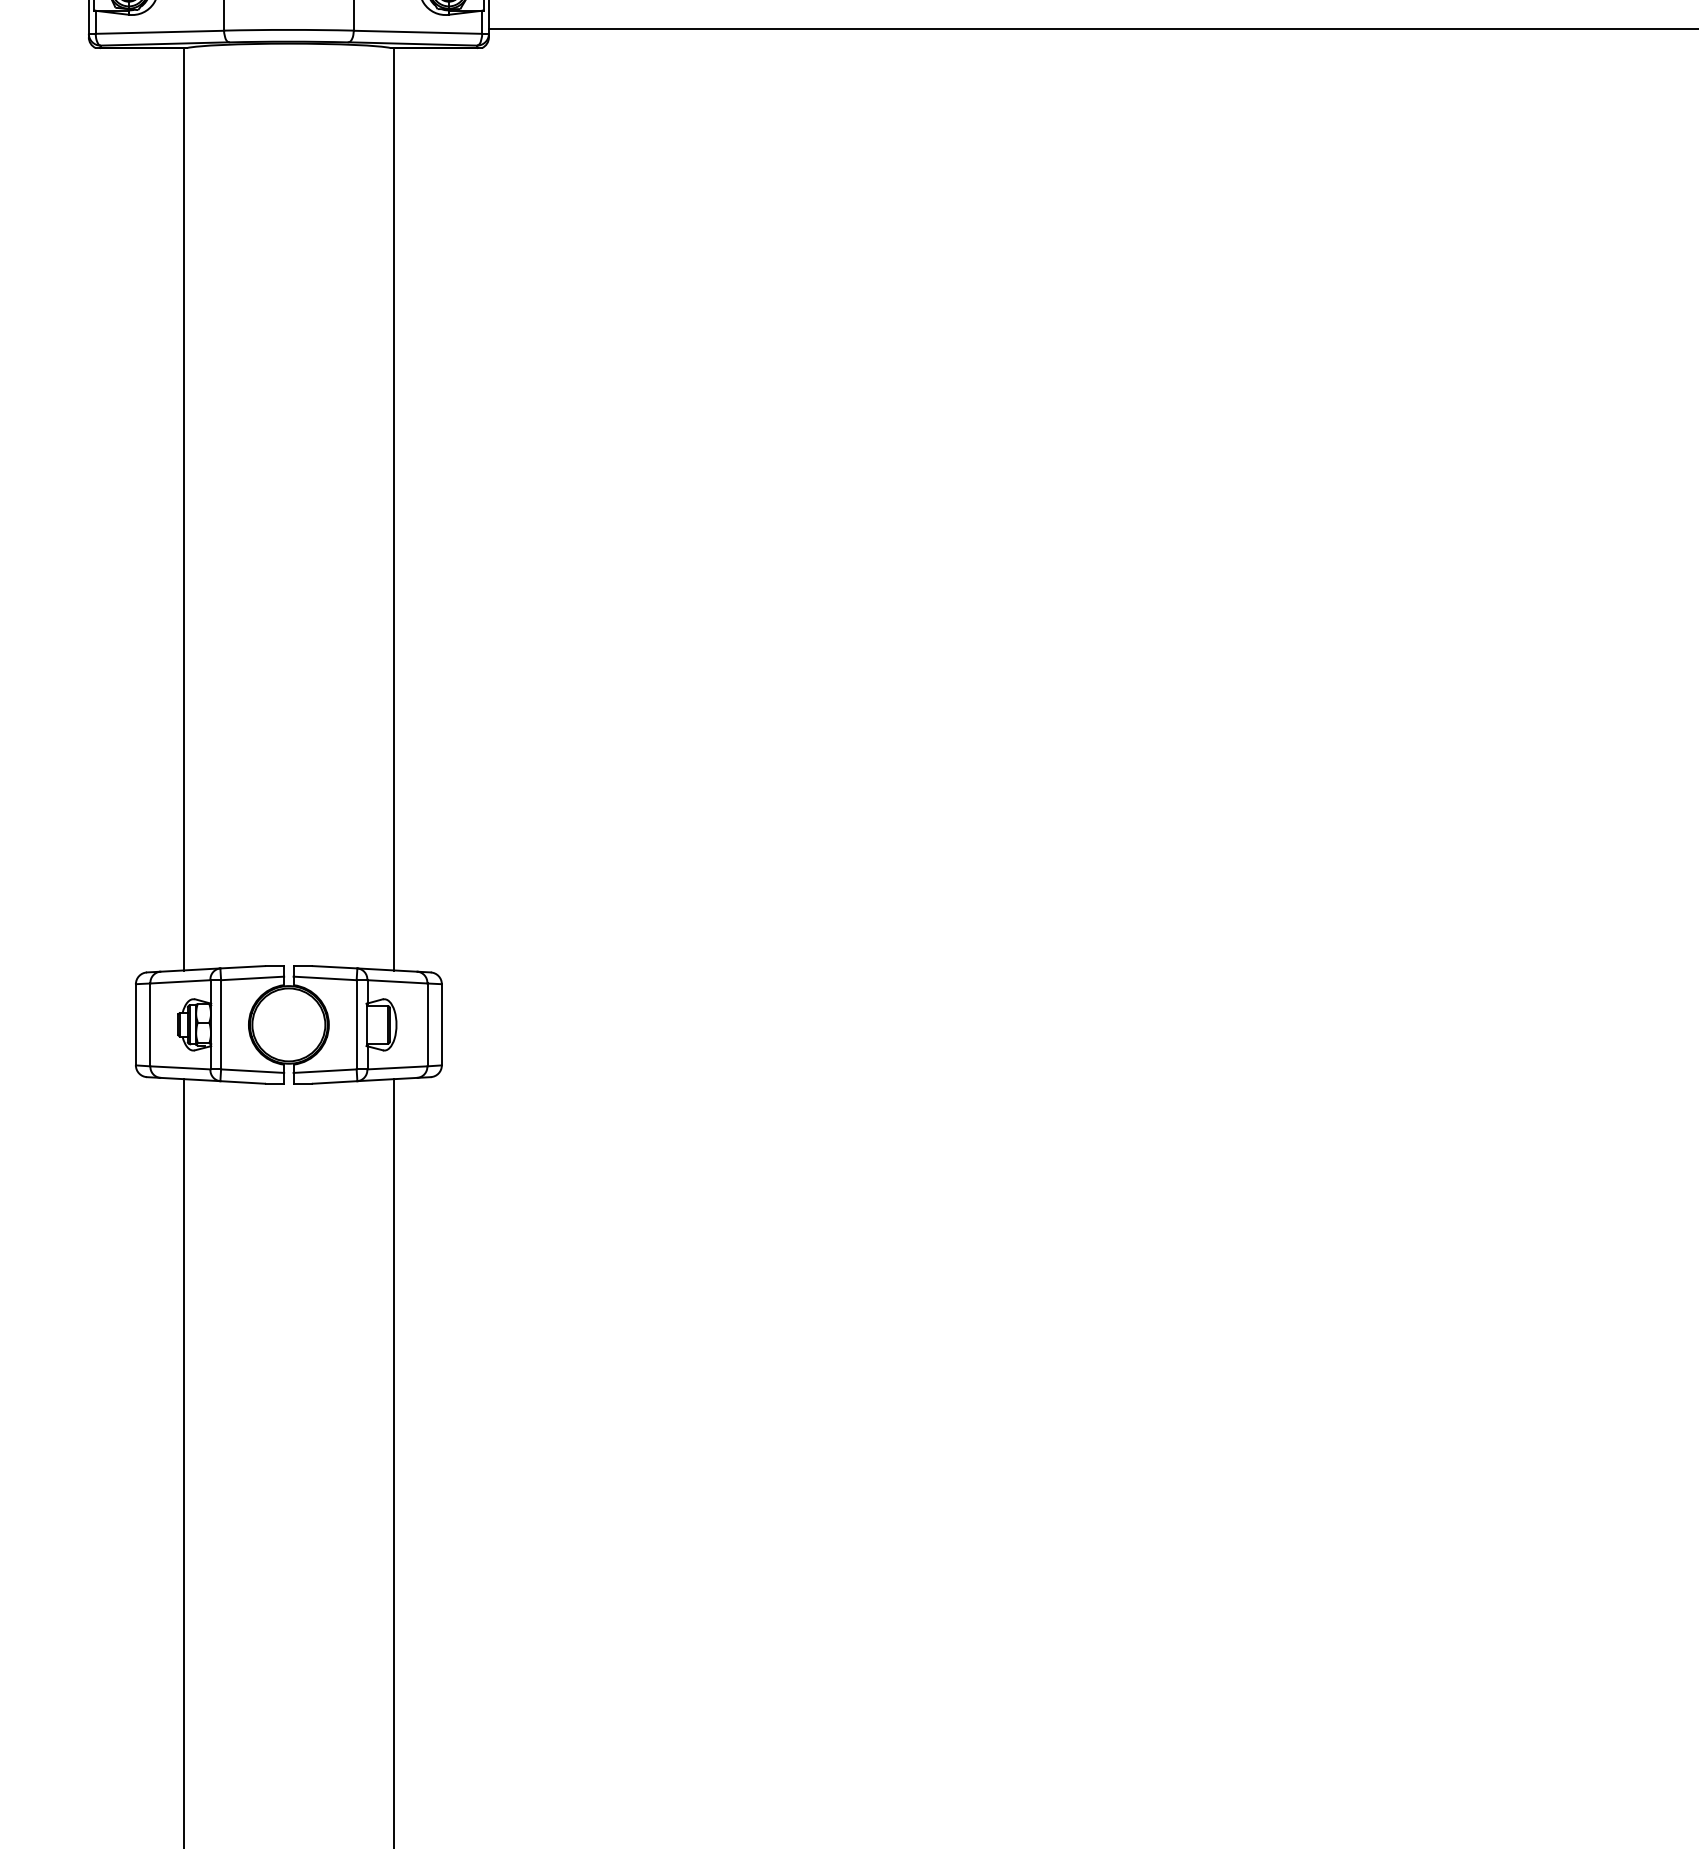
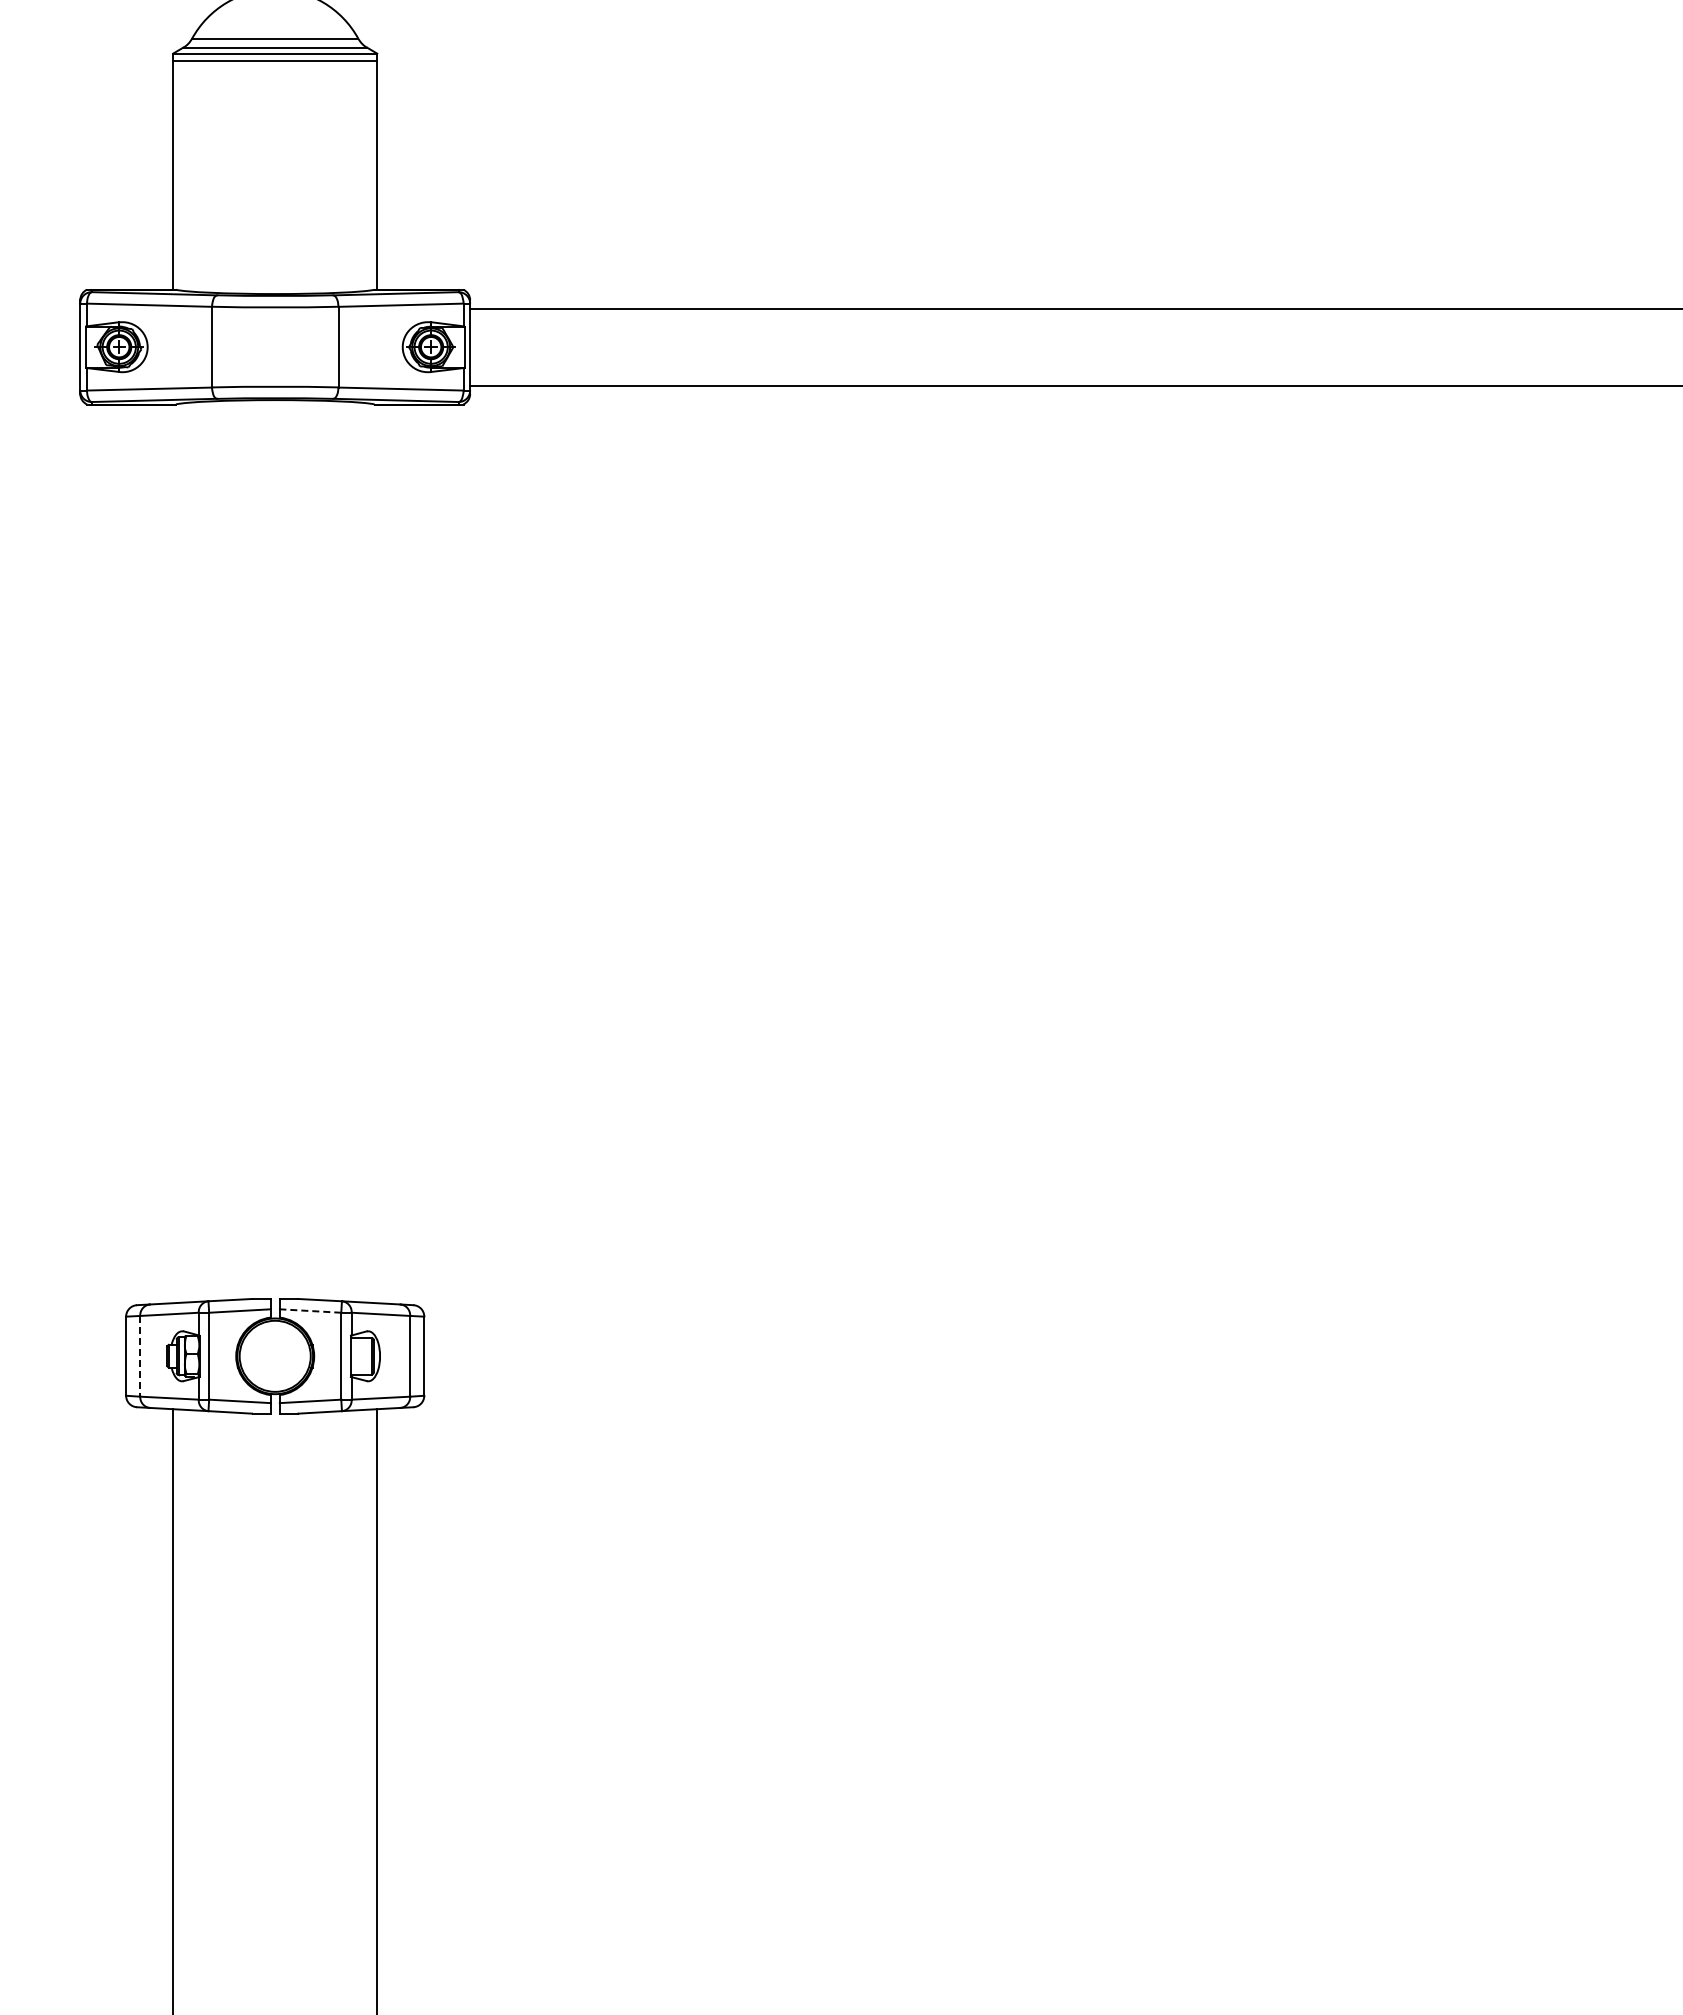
line: (184, 508) -> (173, 853), removed
line: (393, 508) -> (377, 853), removed
line: (325, 978) -> (310, 1311), solid -> dashed
line: (150, 1025) -> (140, 1356), solid -> dashed

